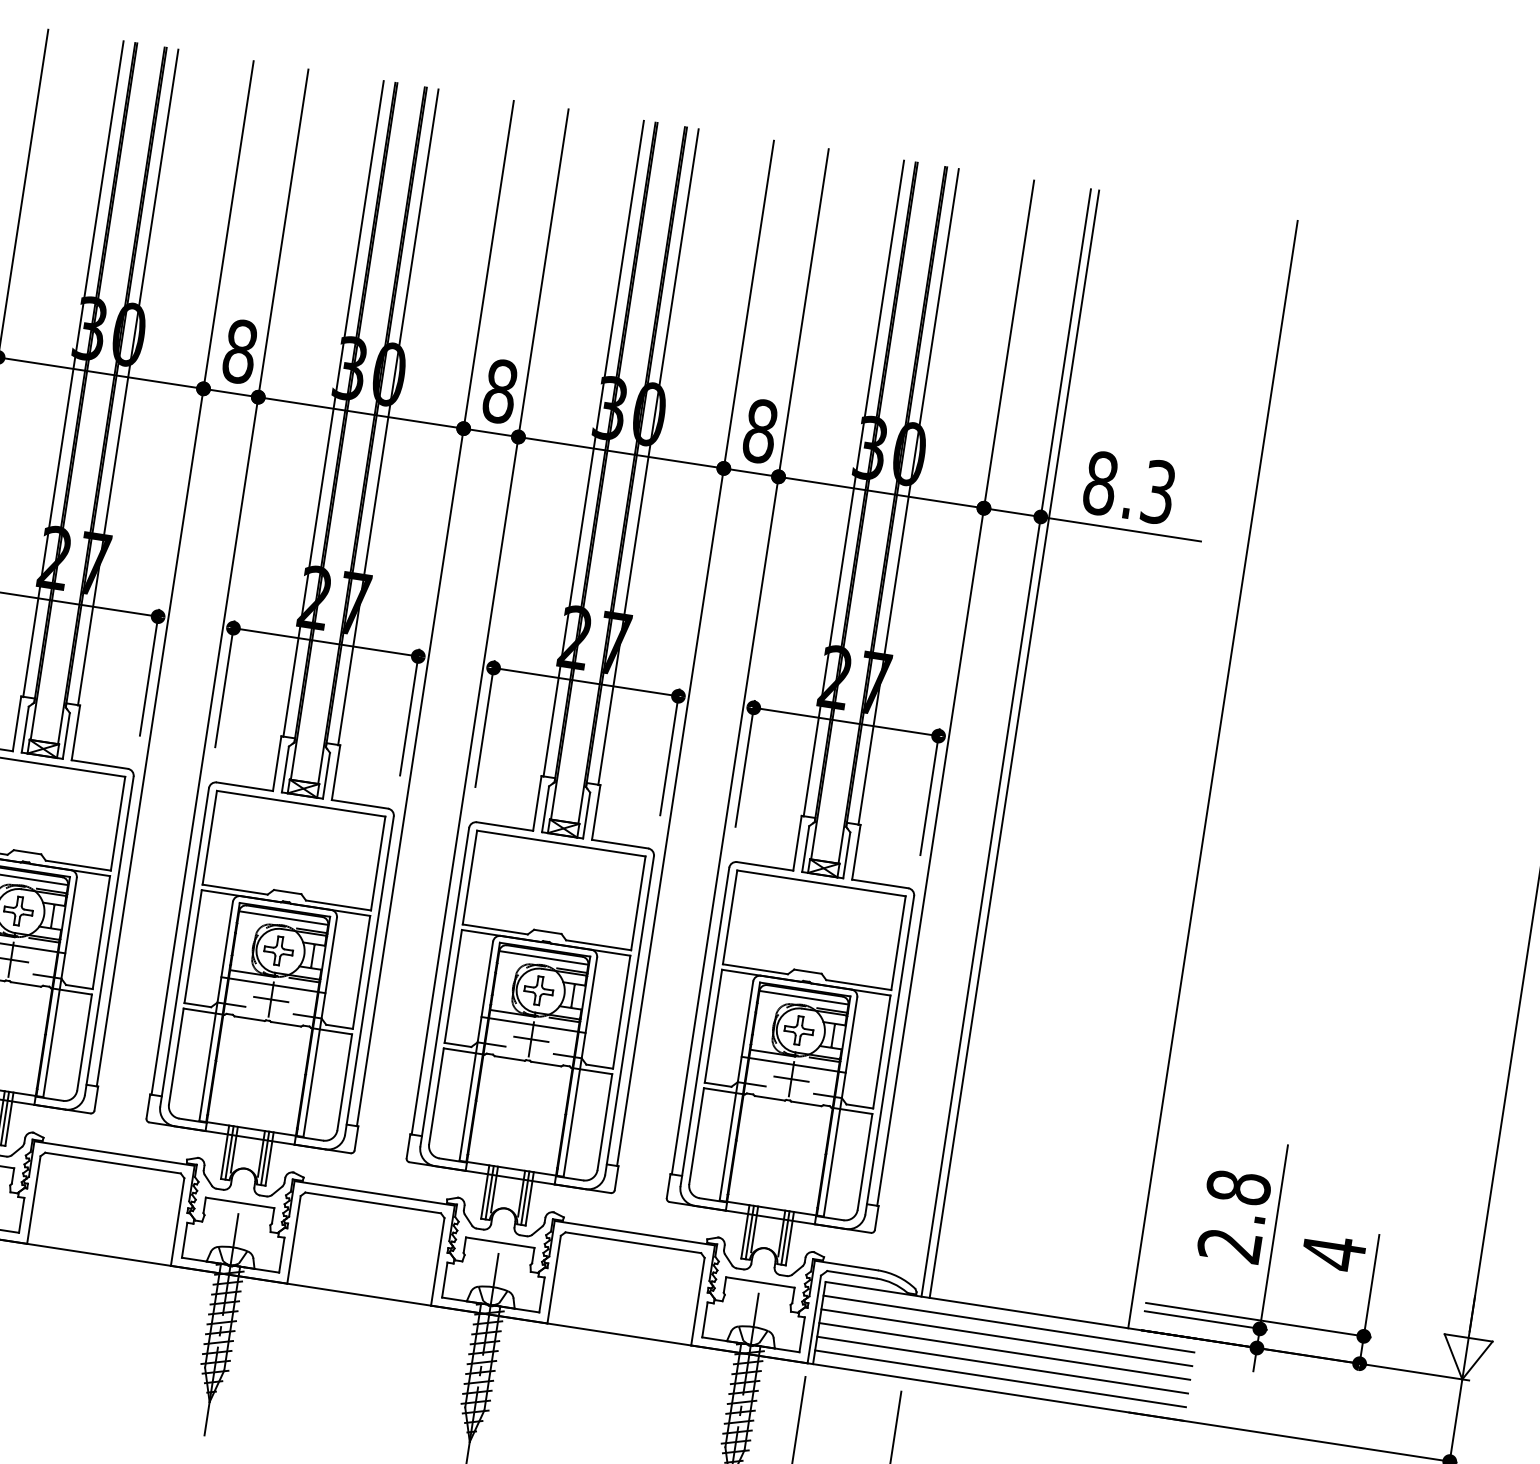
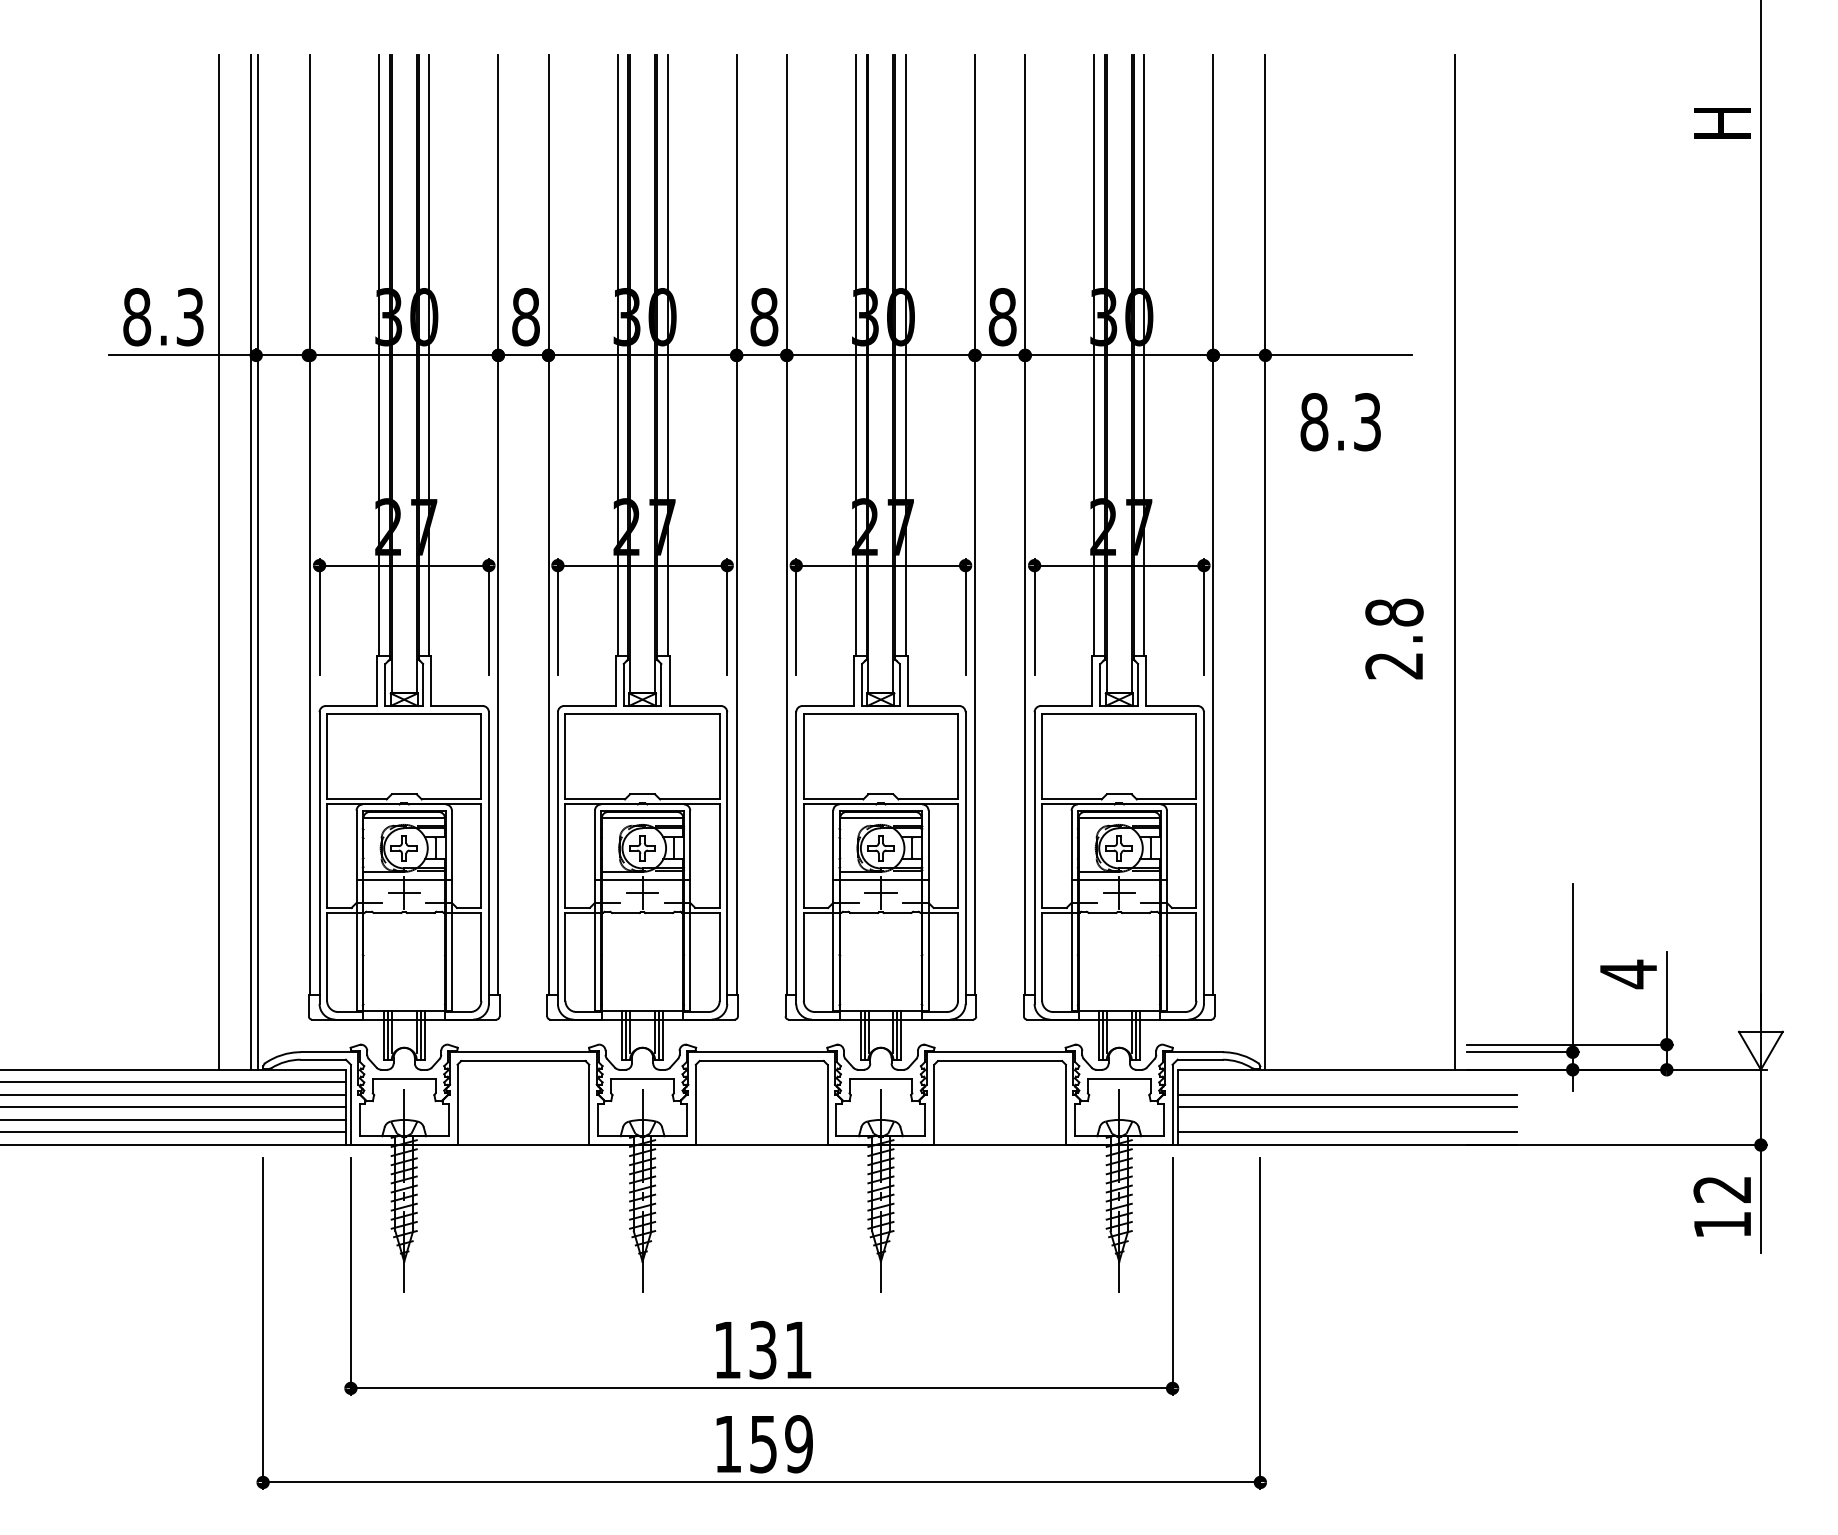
text: (1129, 488) -> (1340, 422), moved
line: (1013, 744) -> (1272, 562), removed
text: (1234, 1215) -> (1394, 638), moved
line: (1008, 1324) -> (1347, 1082), removed
line: (1002, 1364) -> (1347, 1119), removed

